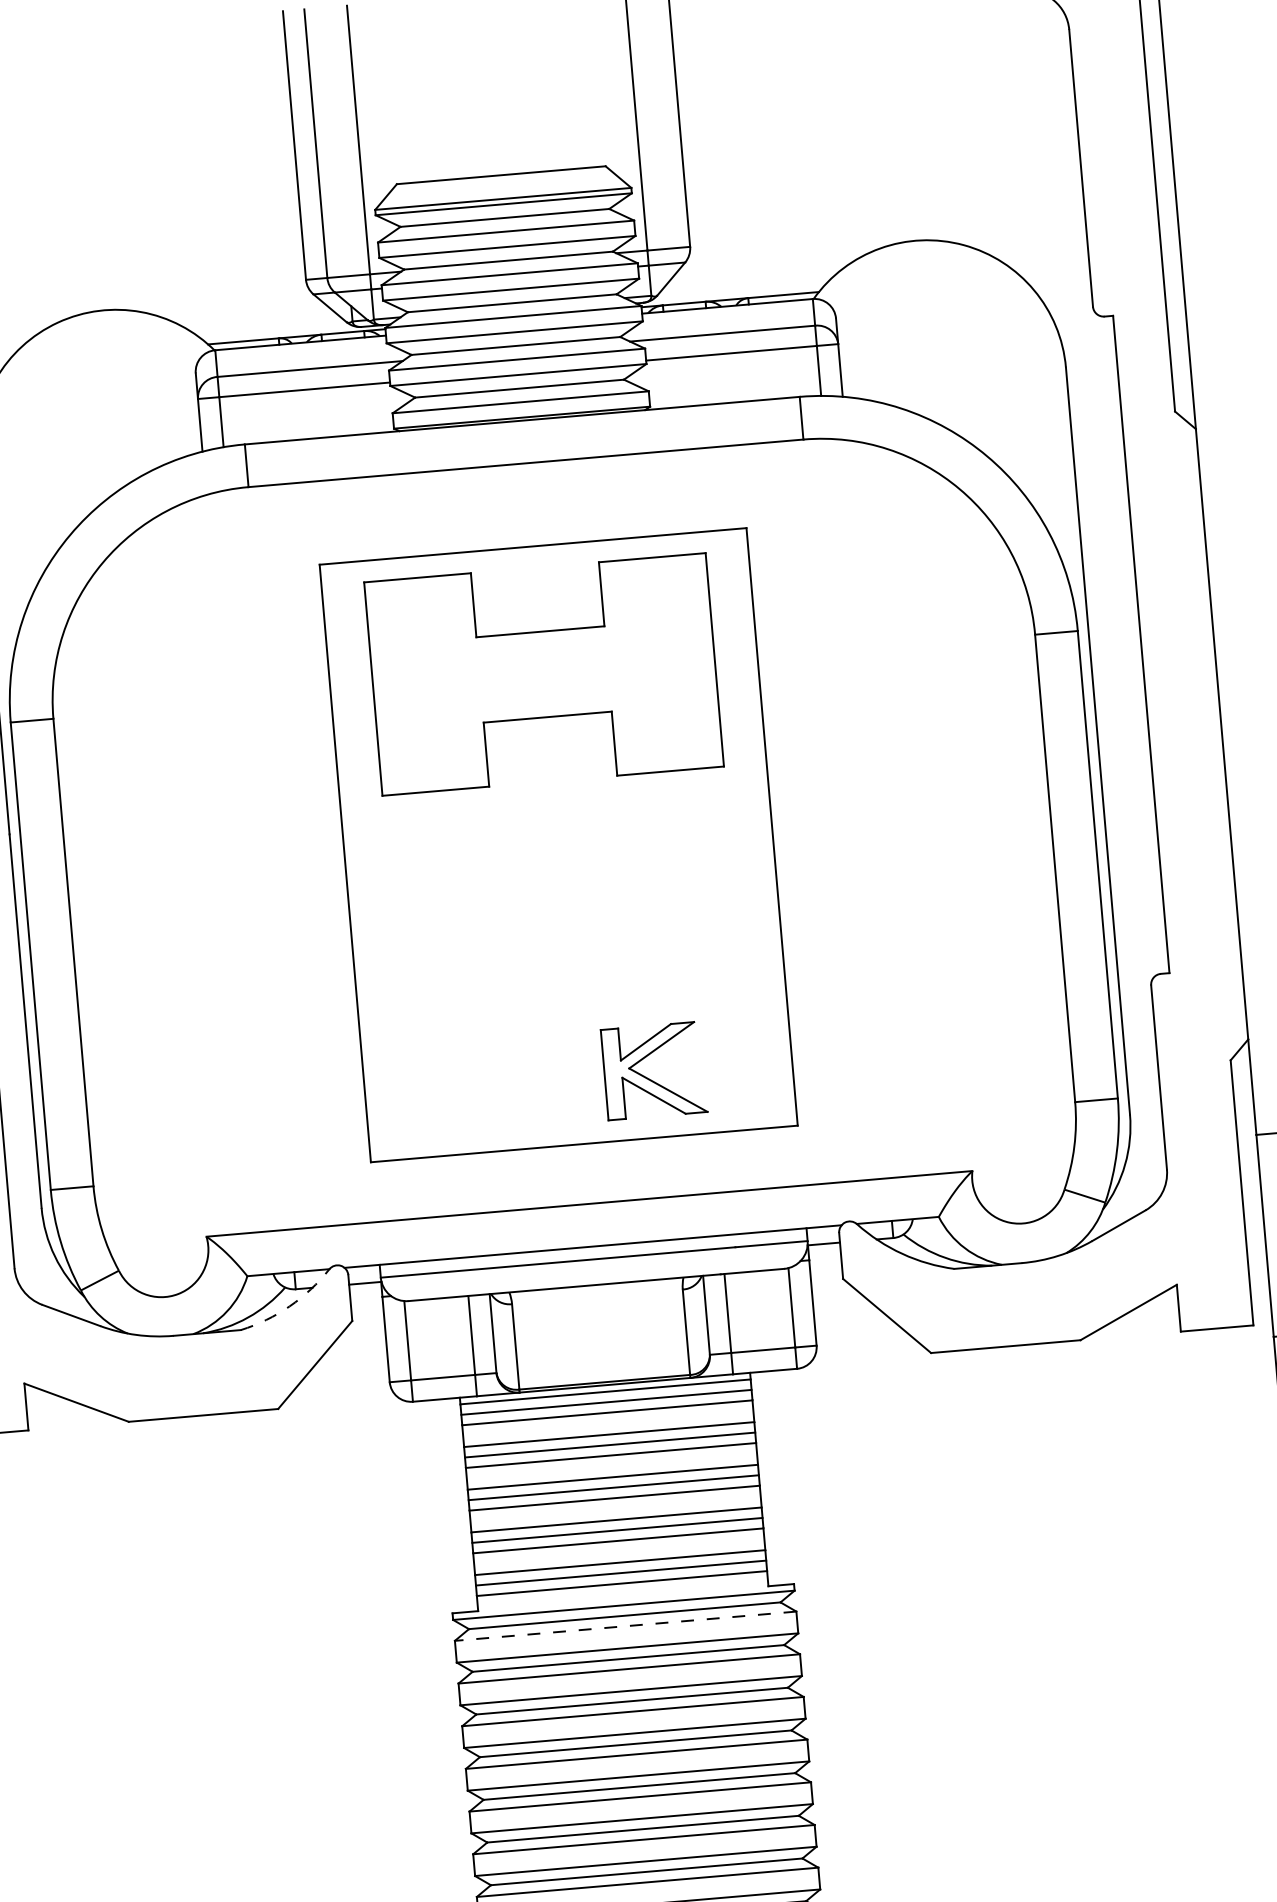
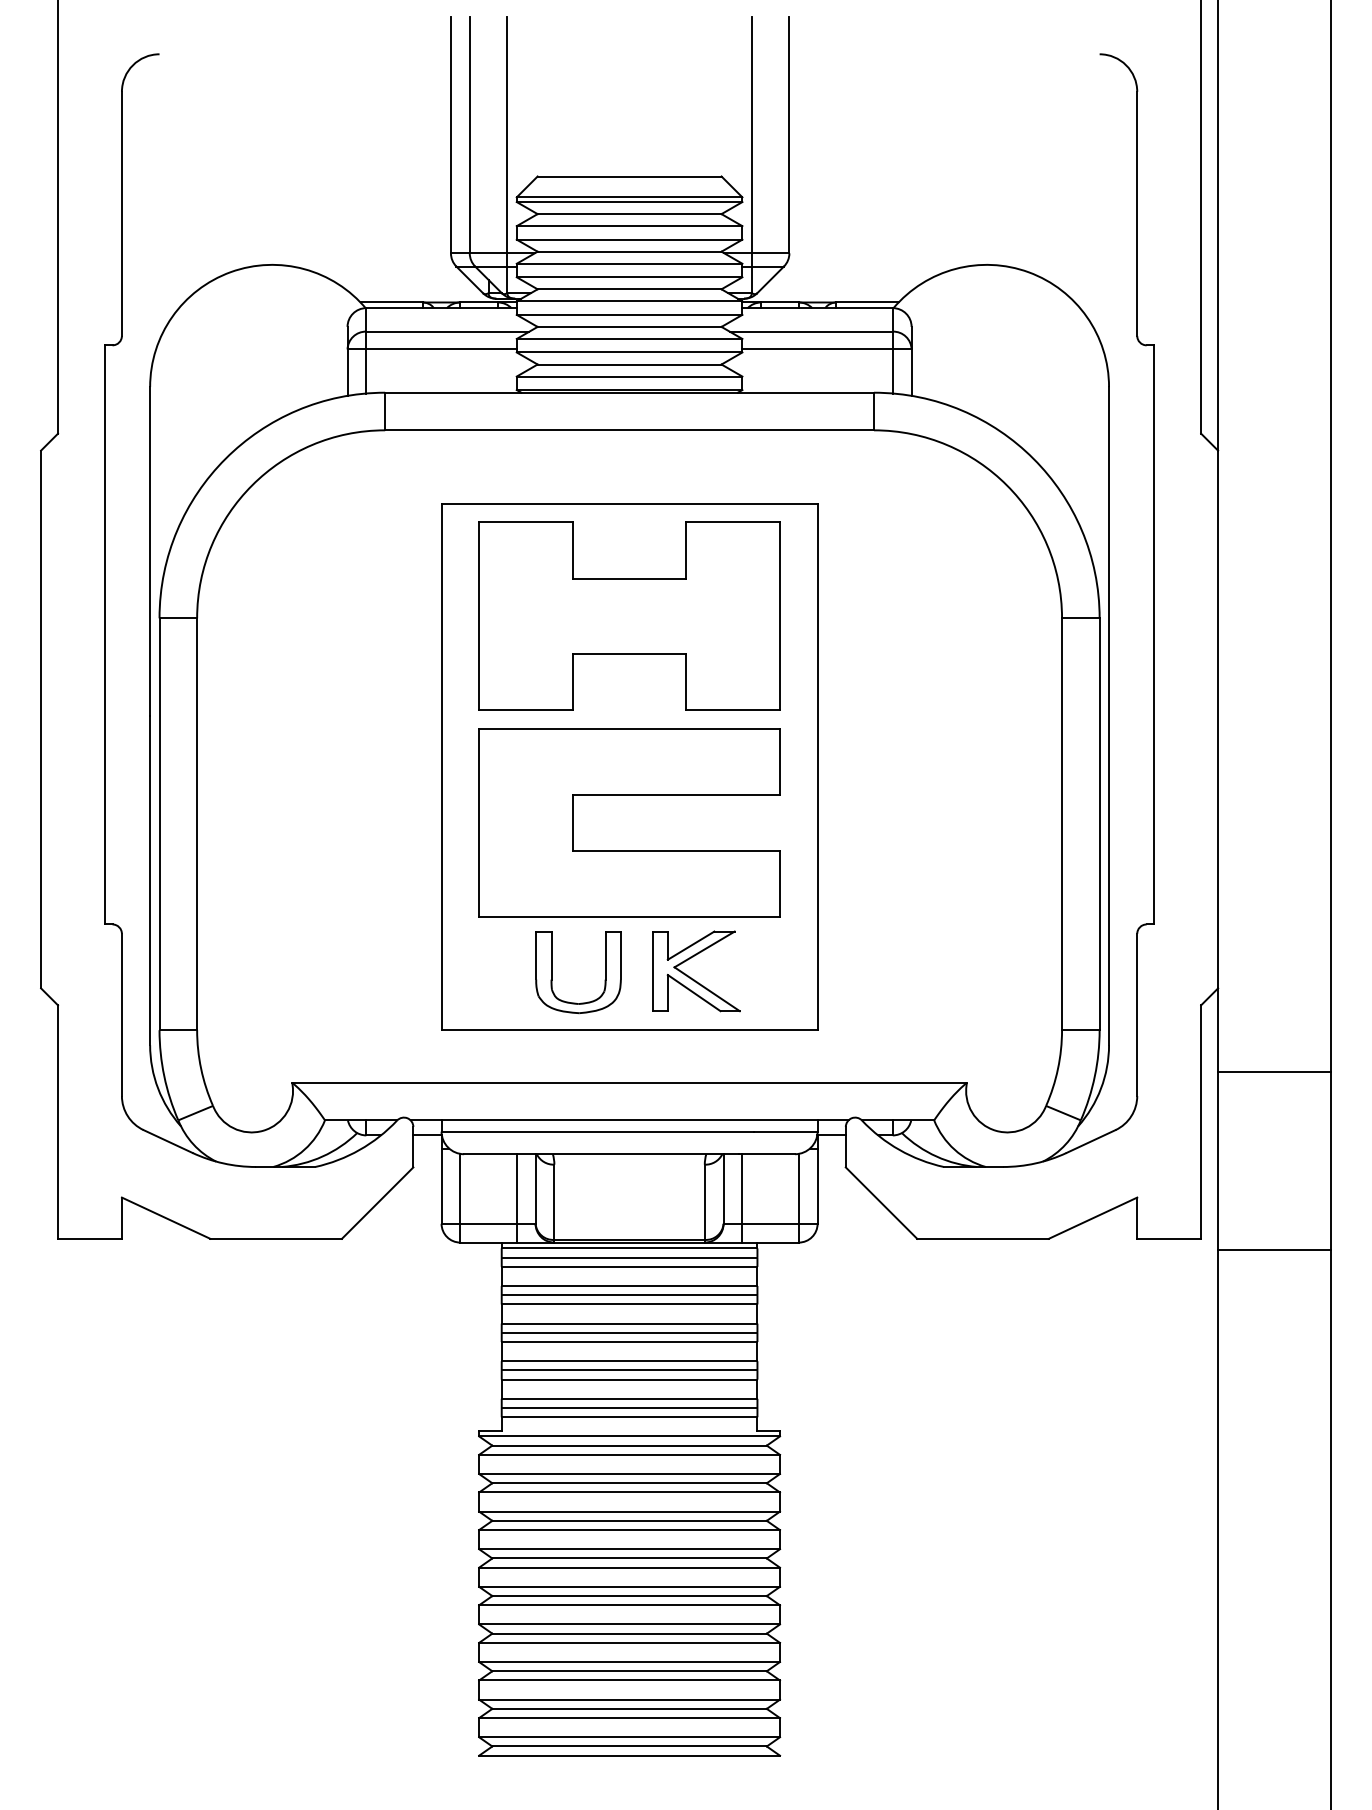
part: (561, 877) -> (629, 795), added
part: (491, 1086) -> (552, 972), added
arc: (289, 1305) -> (359, 1149), dashed -> solid
line: (625, 1625) -> (629, 1454), dashed -> solid

